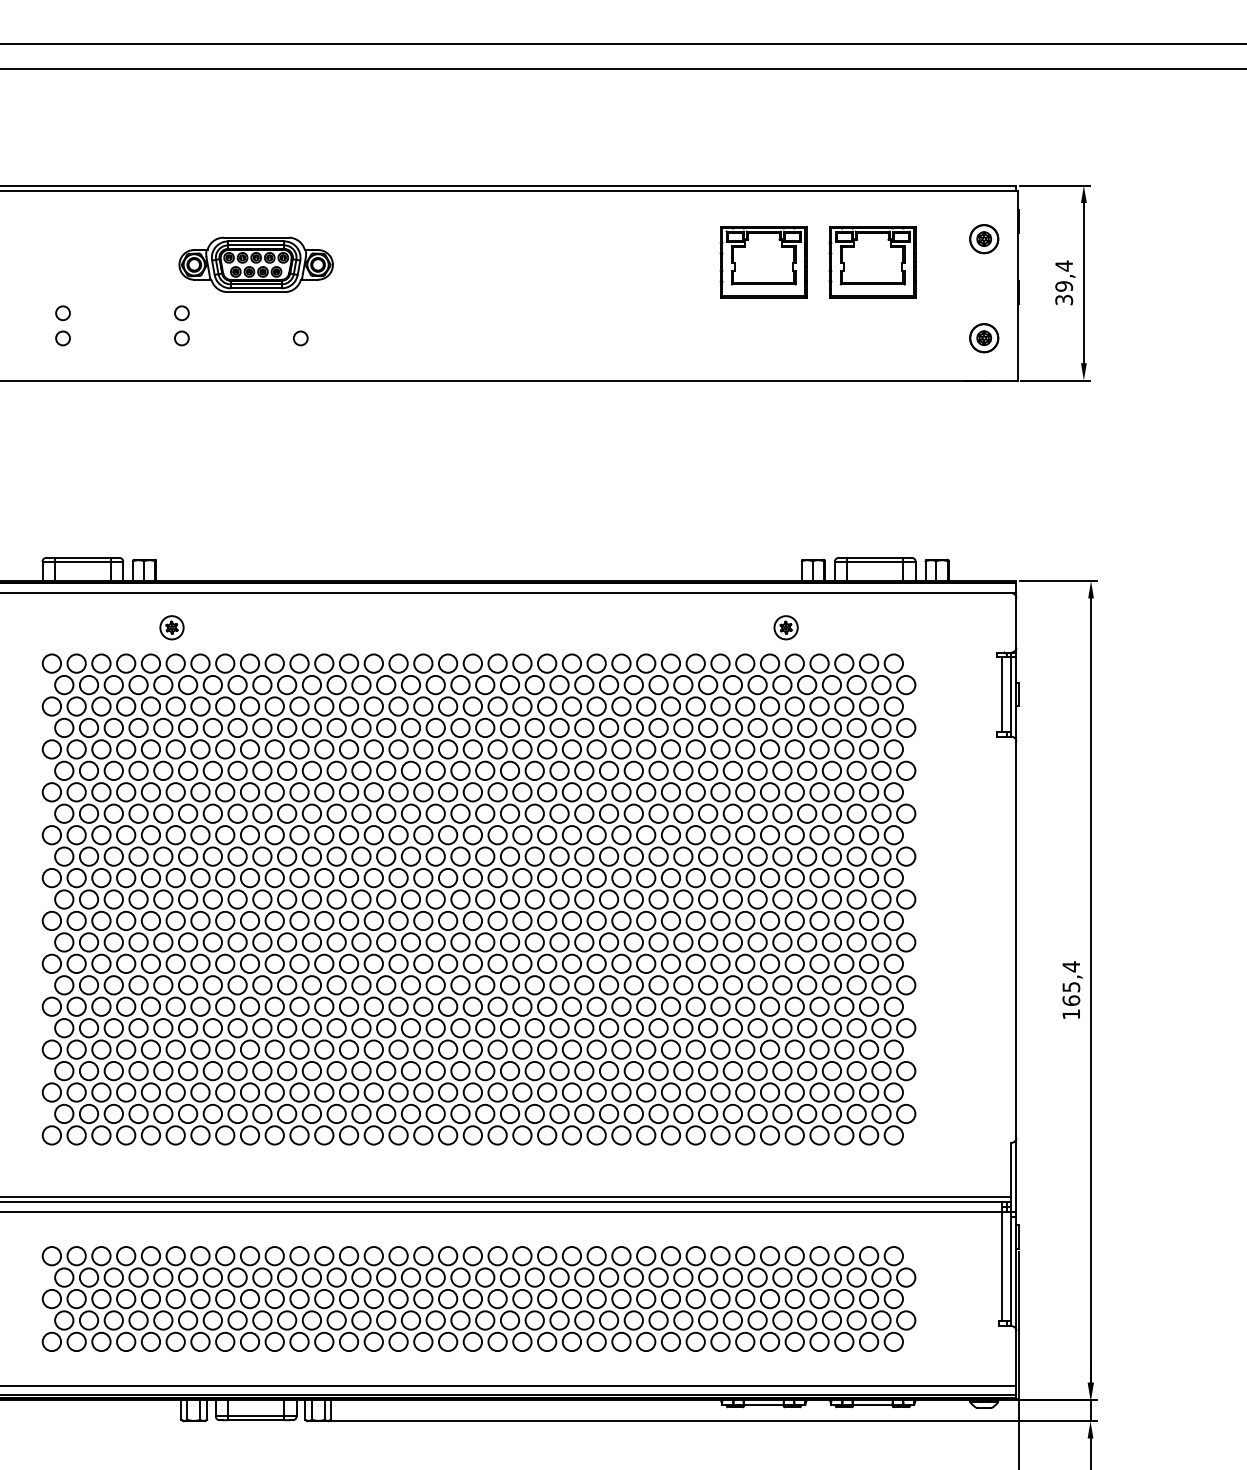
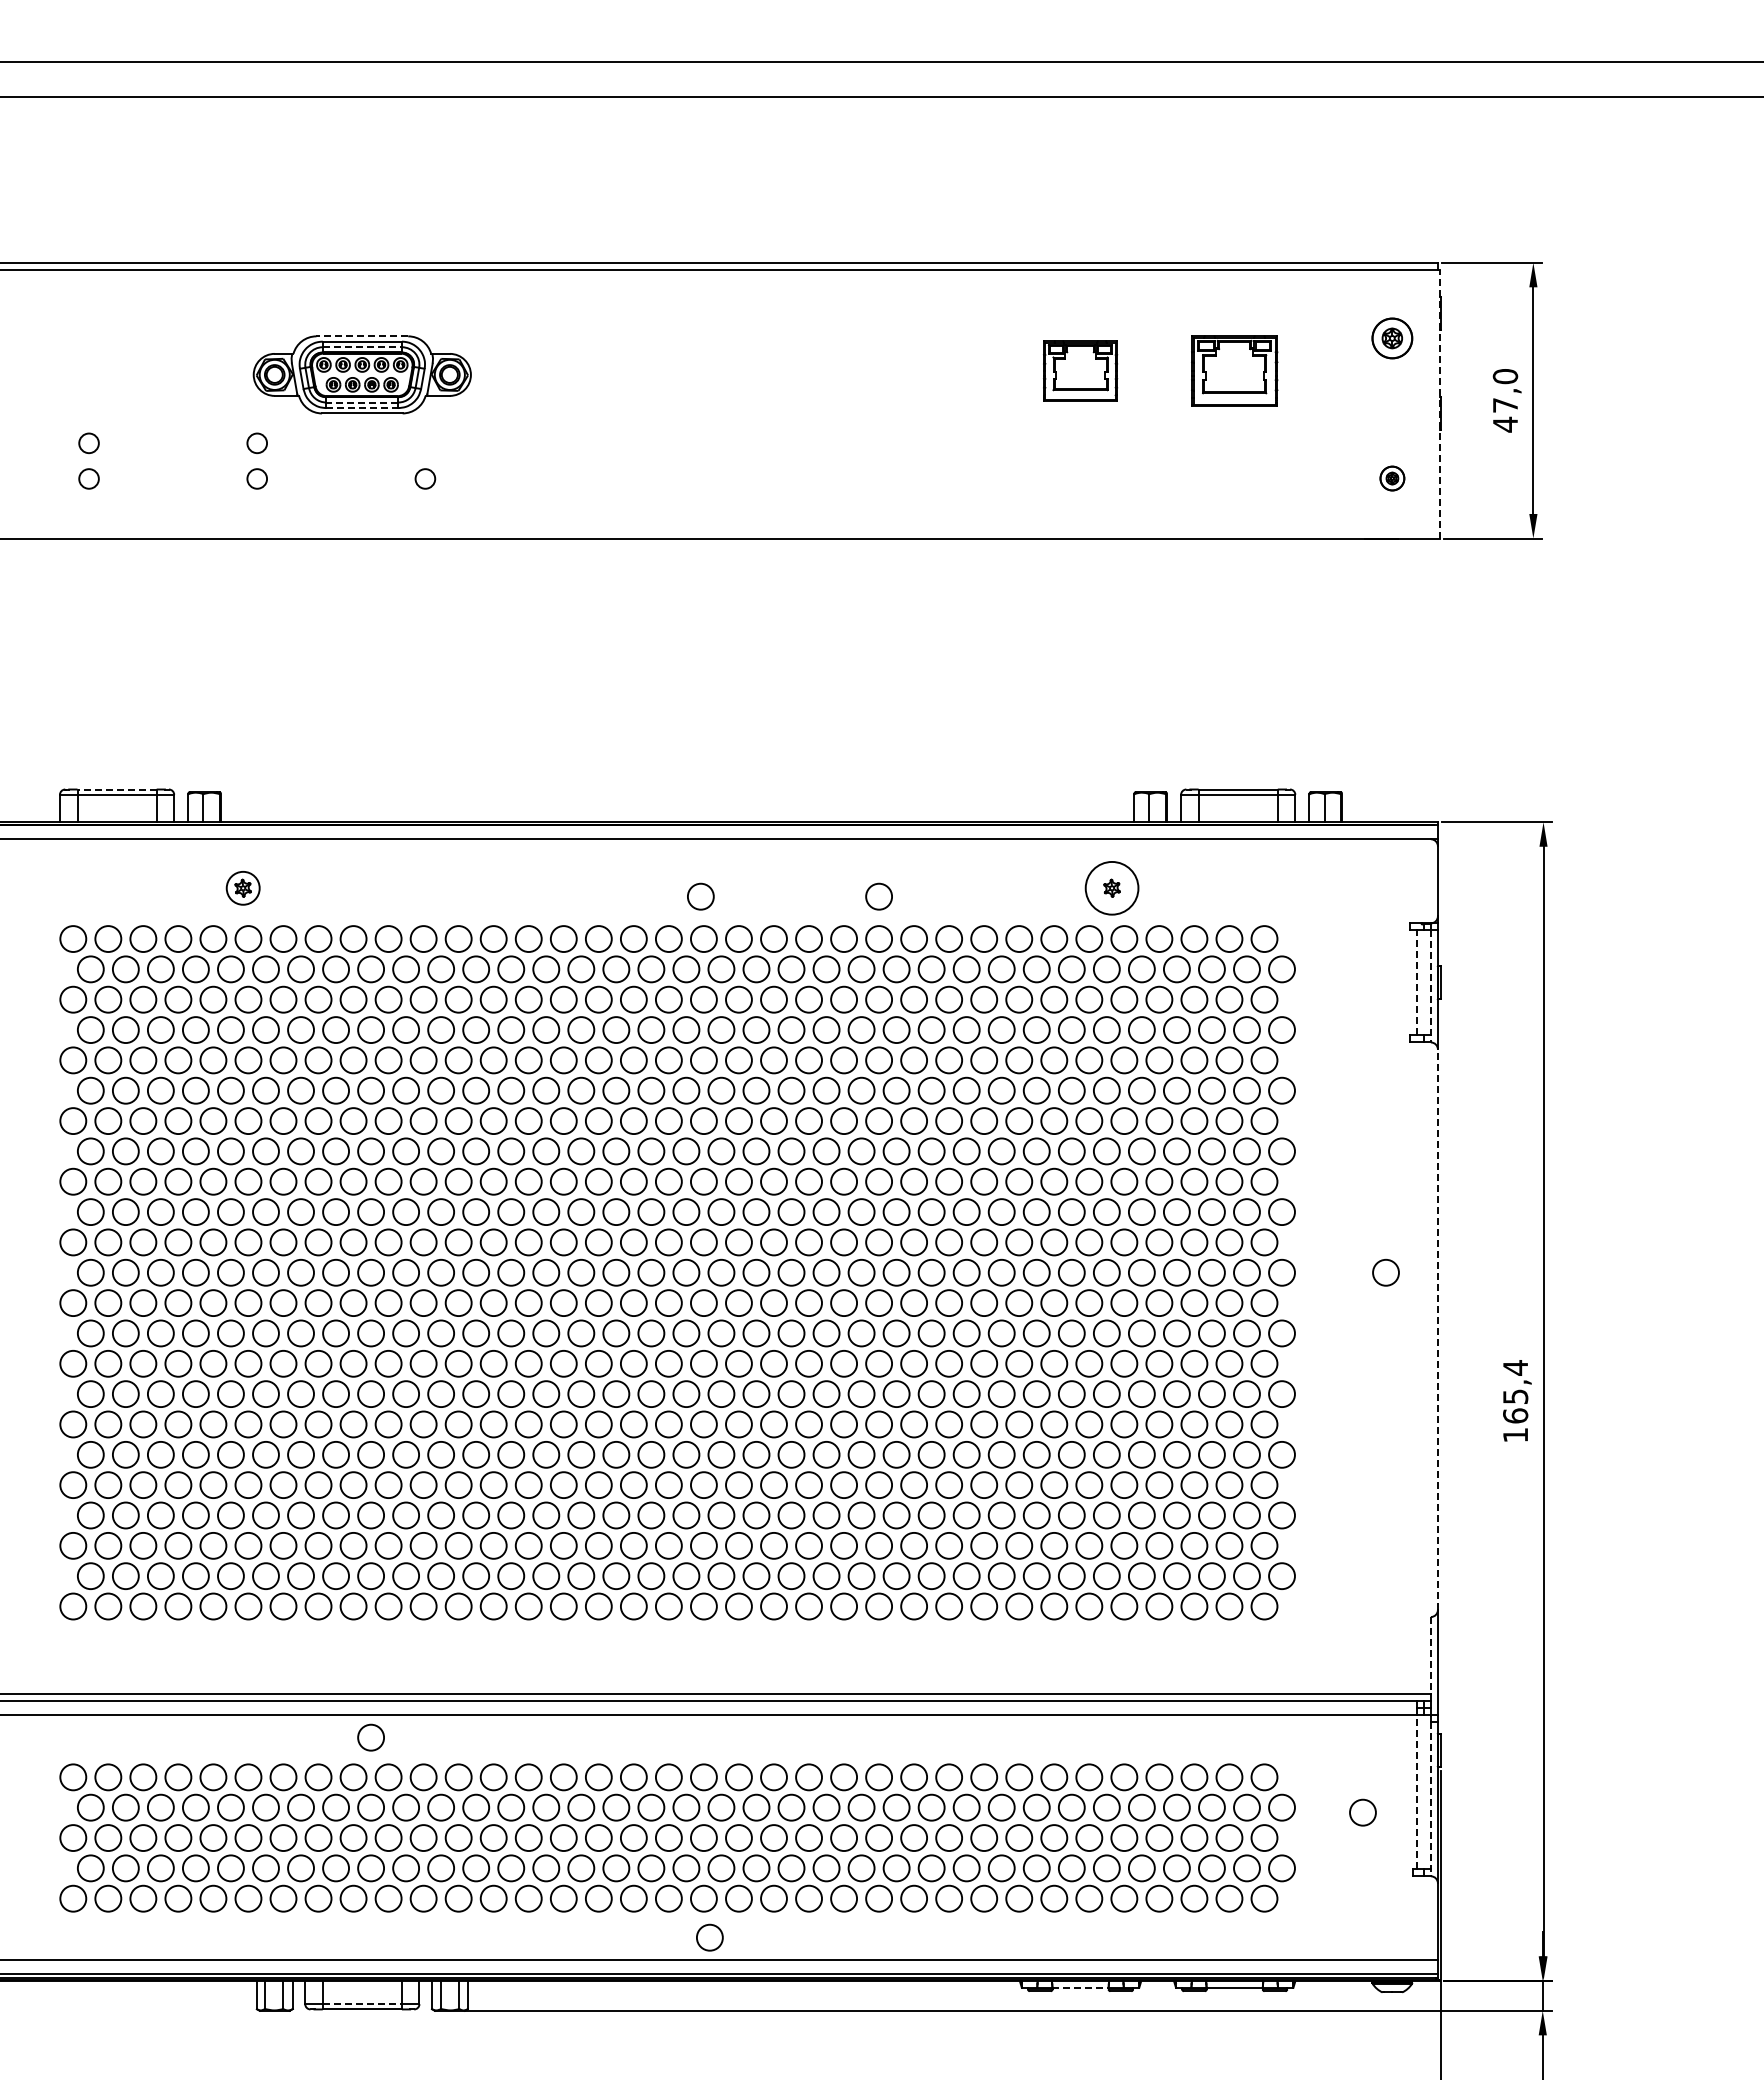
line: (256, 237) -> (362, 336), solid -> dashed
line: (256, 245) -> (362, 347), solid -> dashed
part: (763, 262) -> (1080, 371), size x0.6
part: (872, 262) -> (1234, 371), size x0.7
text: (1064, 283) -> (1505, 400), 39,4 -> 47,0
line: (255, 284) -> (361, 402), solid -> dashed
line: (1017, 285) -> (1439, 403), solid -> dashed
line: (256, 288) -> (362, 408), solid -> dashed
part: (984, 338) -> (1392, 478), size x0.6
line: (83, 557) -> (117, 789), solid -> dashed
circle: (785, 627) -> (1111, 887), size x1.6
circle: (495, 633) -> (700, 896), added
circle: (621, 633) -> (878, 896), added
line: (1001, 694) -> (1416, 982), solid -> dashed
line: (1011, 697) -> (1430, 986), solid -> dashed
circle: (979, 899) -> (1385, 1272), added
line: (1016, 939) -> (1437, 1329), solid -> dashed
line: (1011, 1170) -> (1430, 1655), solid -> dashed
circle: (261, 1227) -> (370, 1737), added
line: (1001, 1266) -> (1416, 1791), solid -> dashed
line: (1011, 1271) -> (1430, 1799), solid -> dashed
circle: (963, 1281) -> (1362, 1812), added
circle: (501, 1369) -> (709, 1937), added
line: (764, 1404) -> (1081, 1987), solid -> dashed
line: (256, 1416) -> (362, 2004), solid -> dashed

